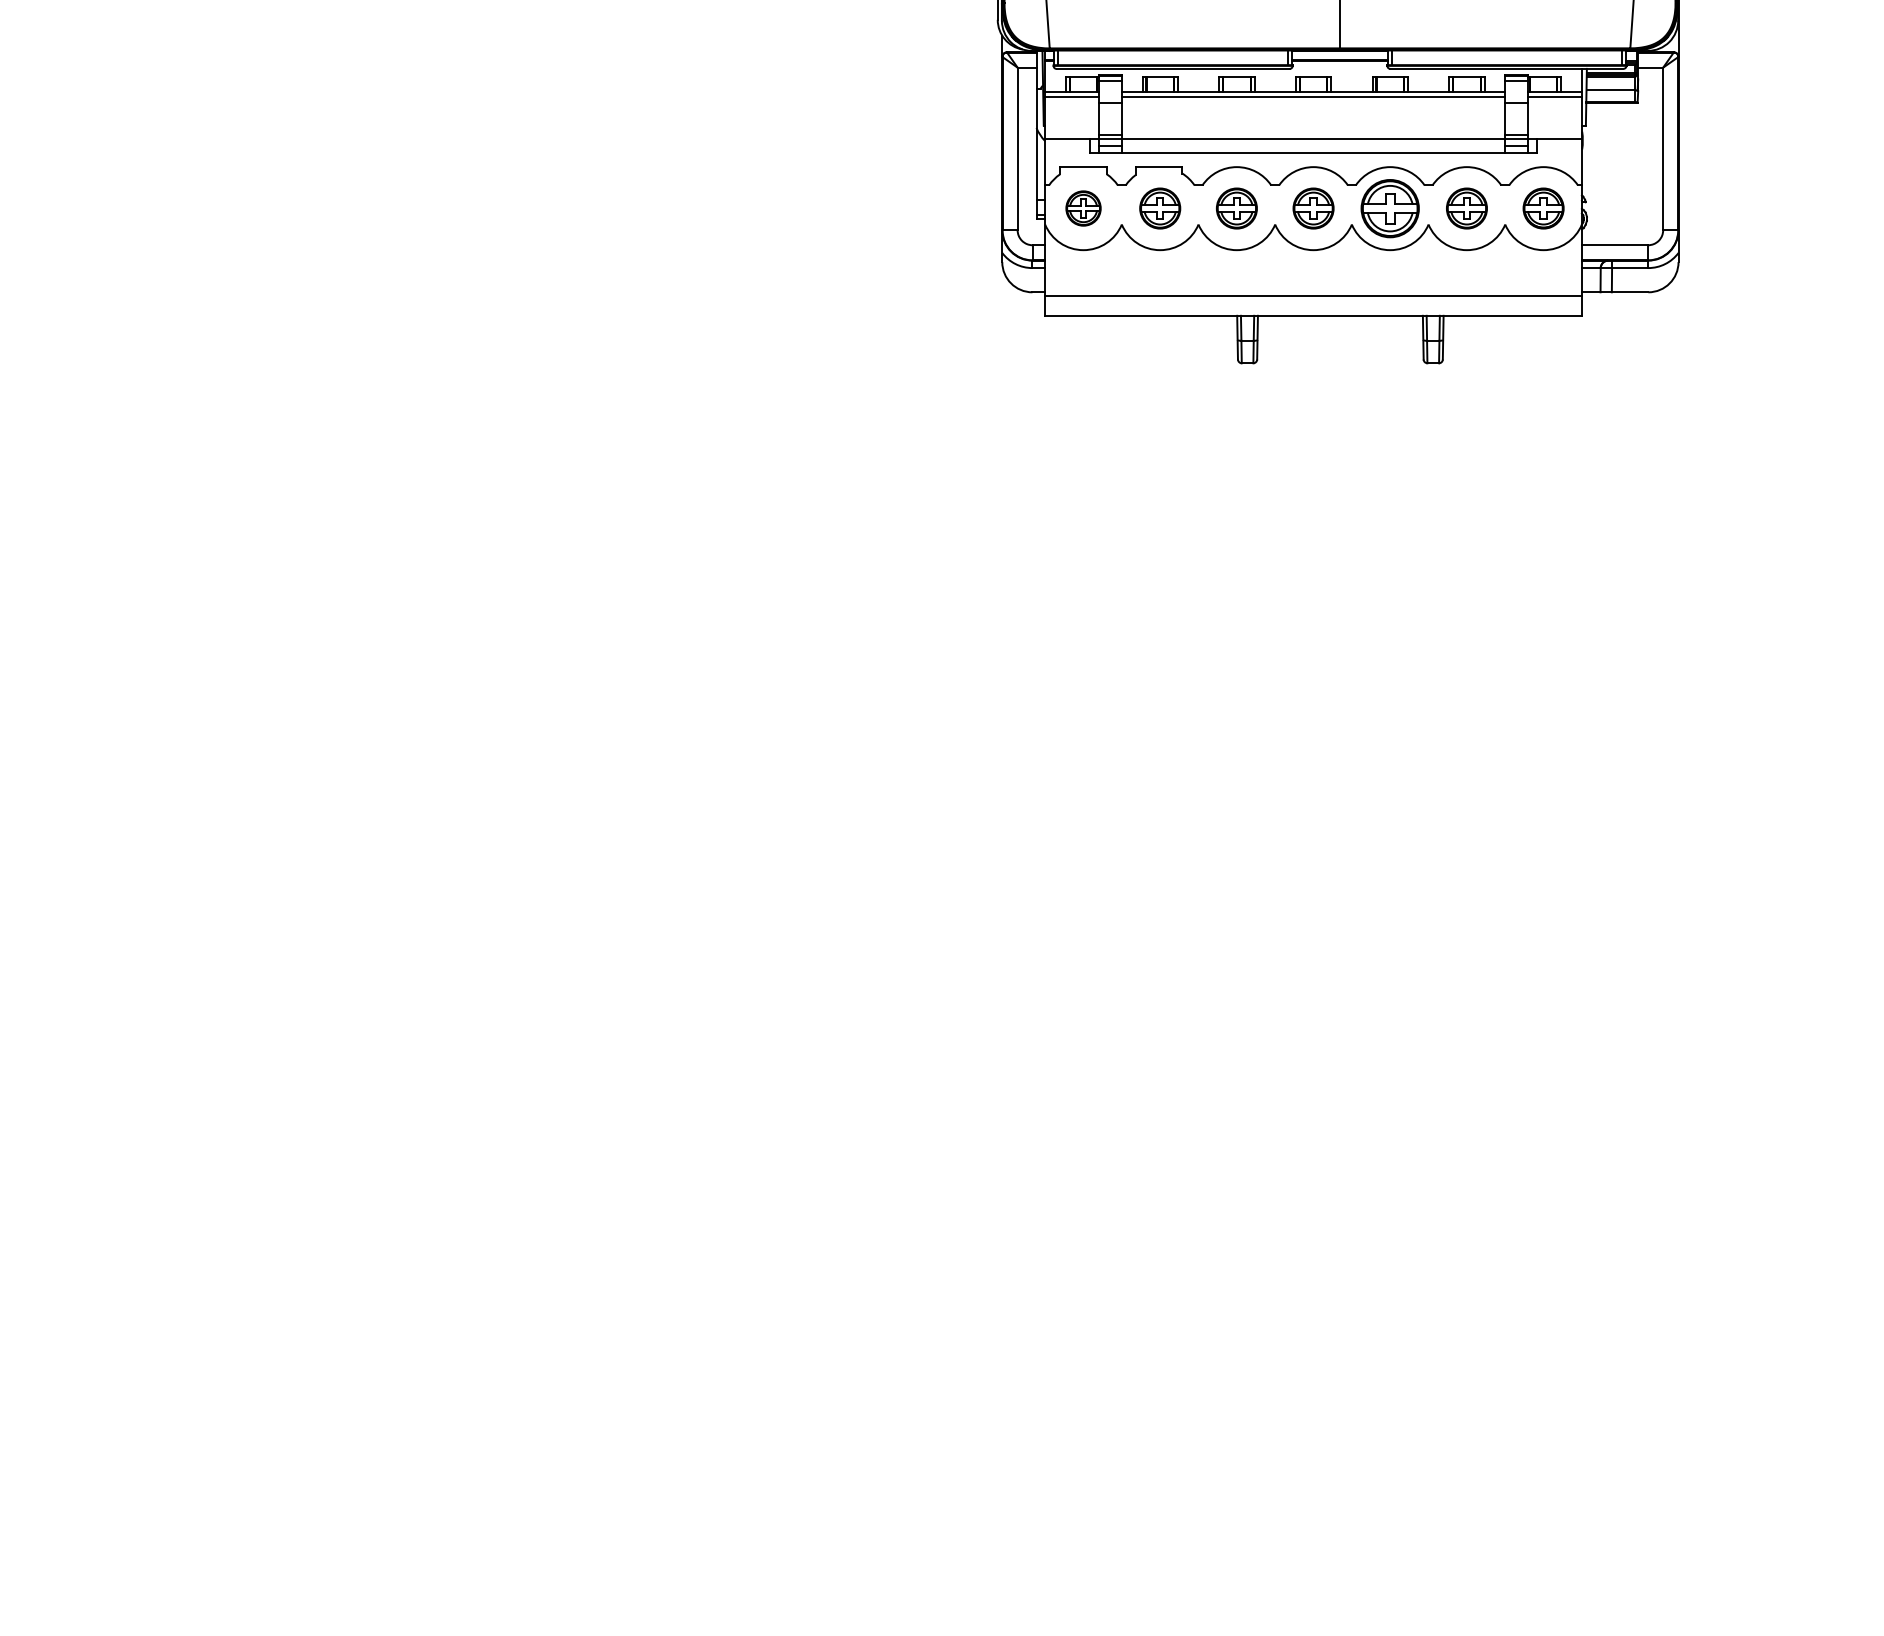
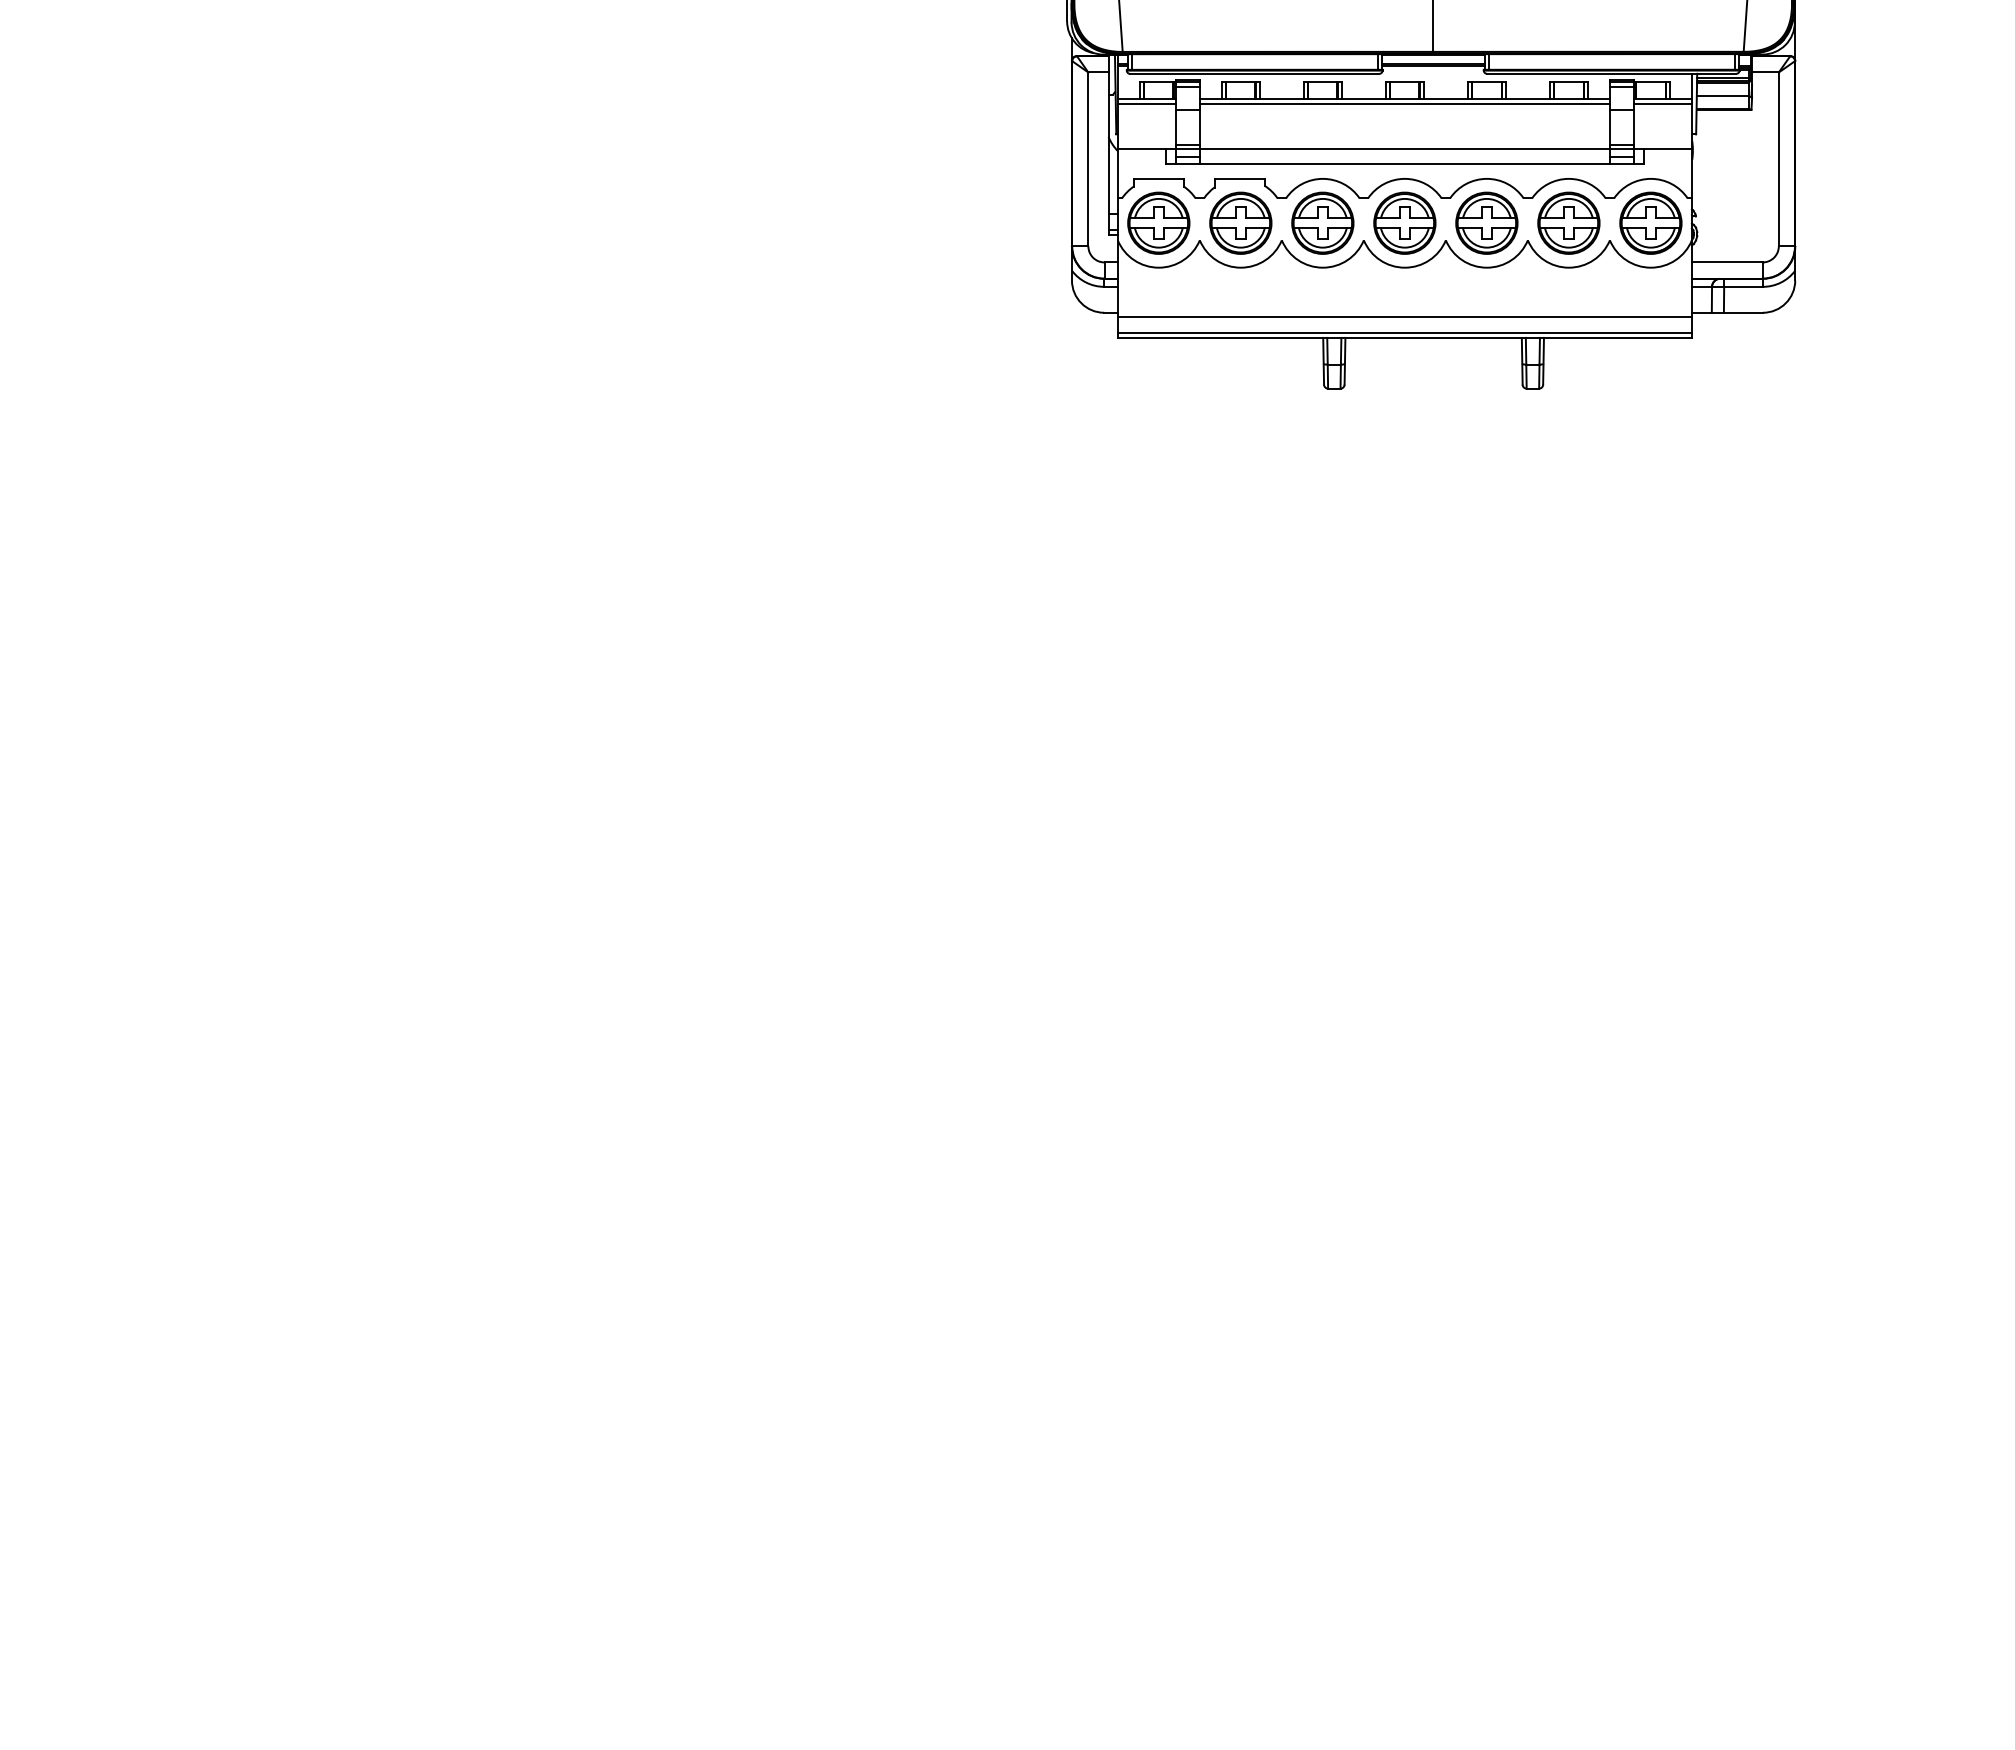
part: (1083, 207) -> (1158, 222), size x1.67
part: (1159, 207) -> (1240, 222), size x1.43
part: (1236, 207) -> (1322, 222), size x1.43
part: (1313, 207) -> (1404, 222), size x1.43
part: (1466, 207) -> (1568, 222), size x1.43
part: (1543, 207) -> (1650, 222), size x1.43
line: (1313, 311) -> (1404, 333), added

